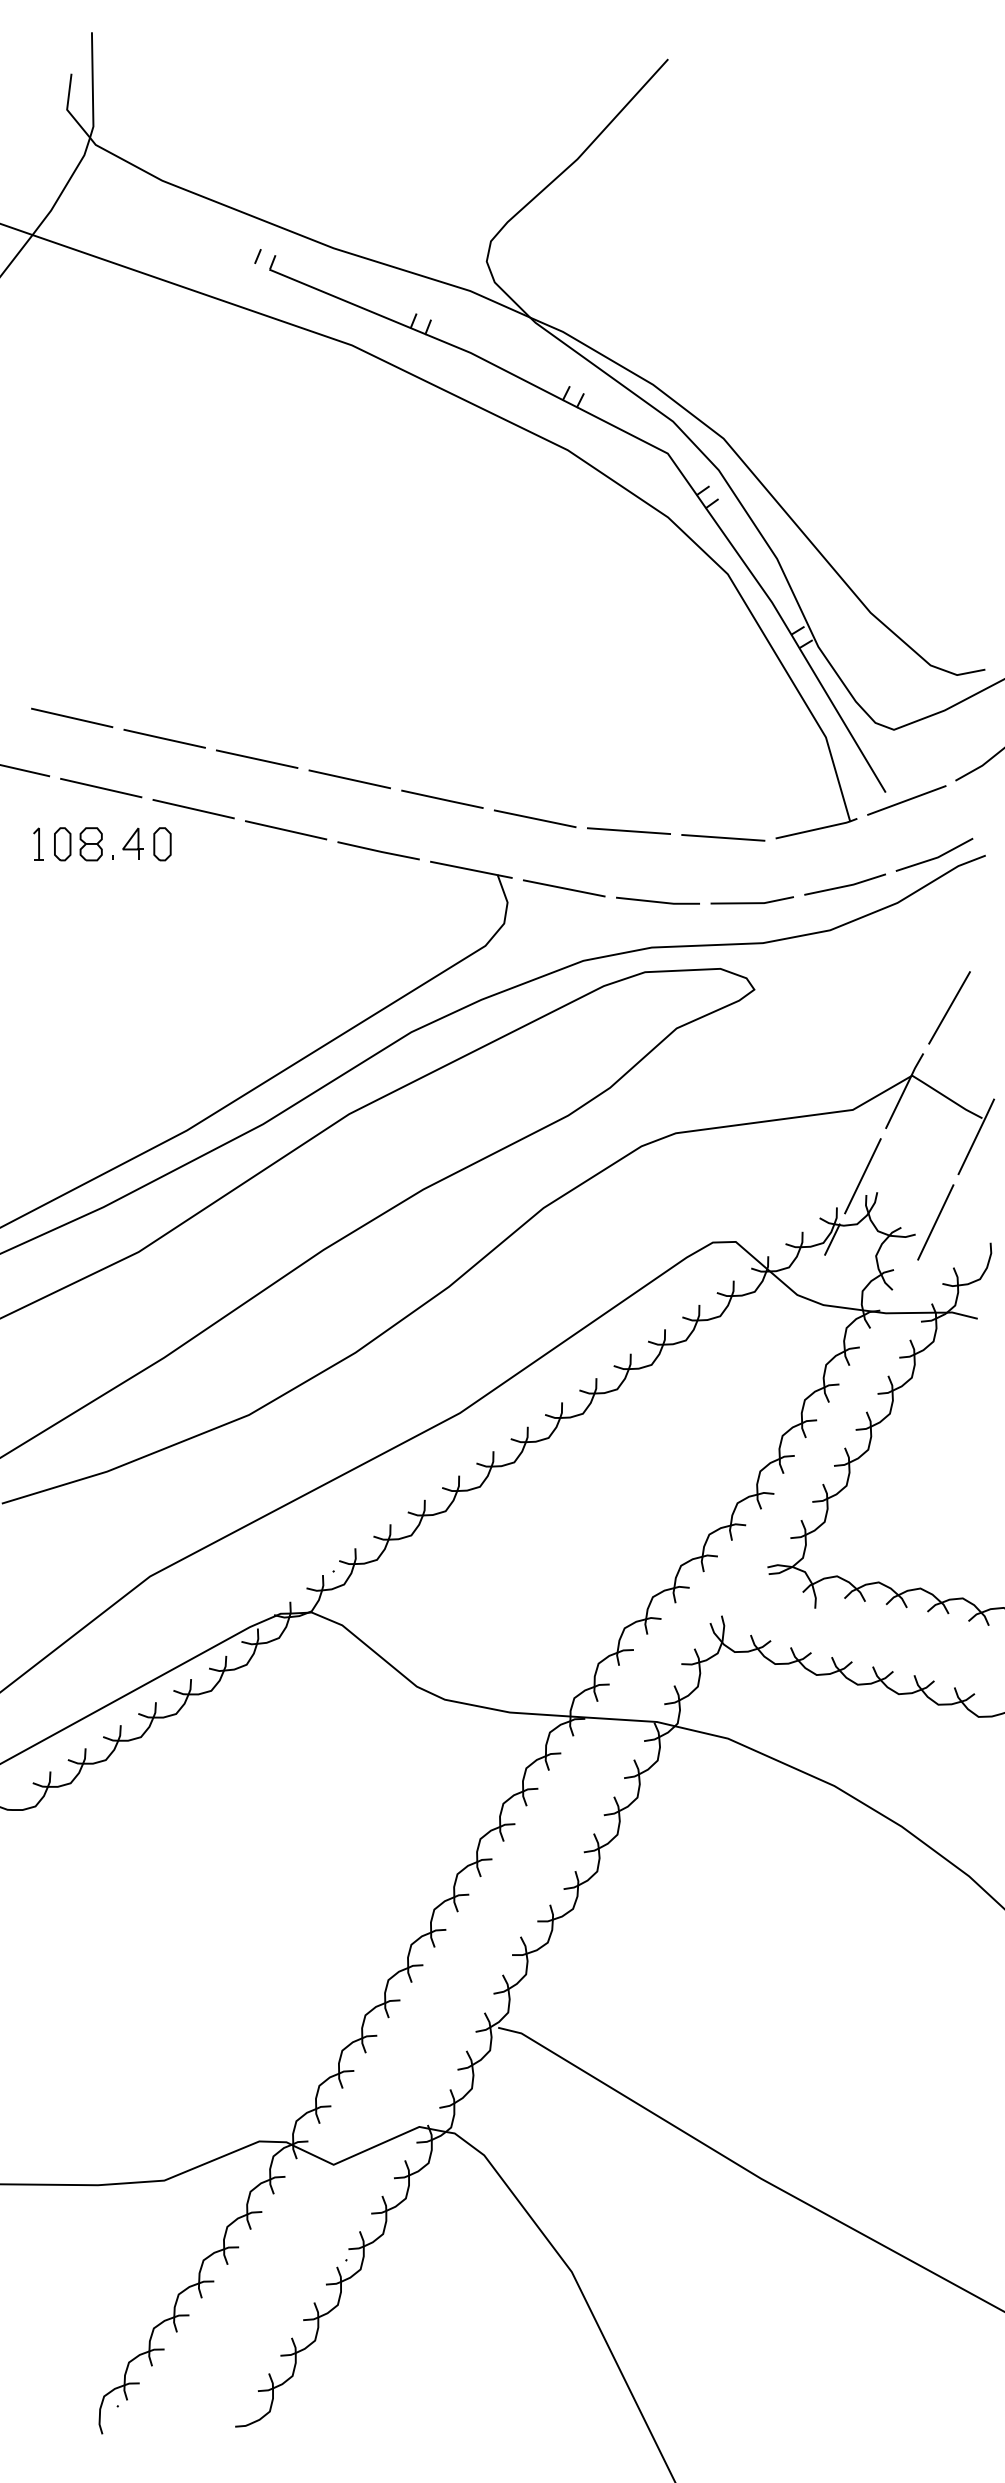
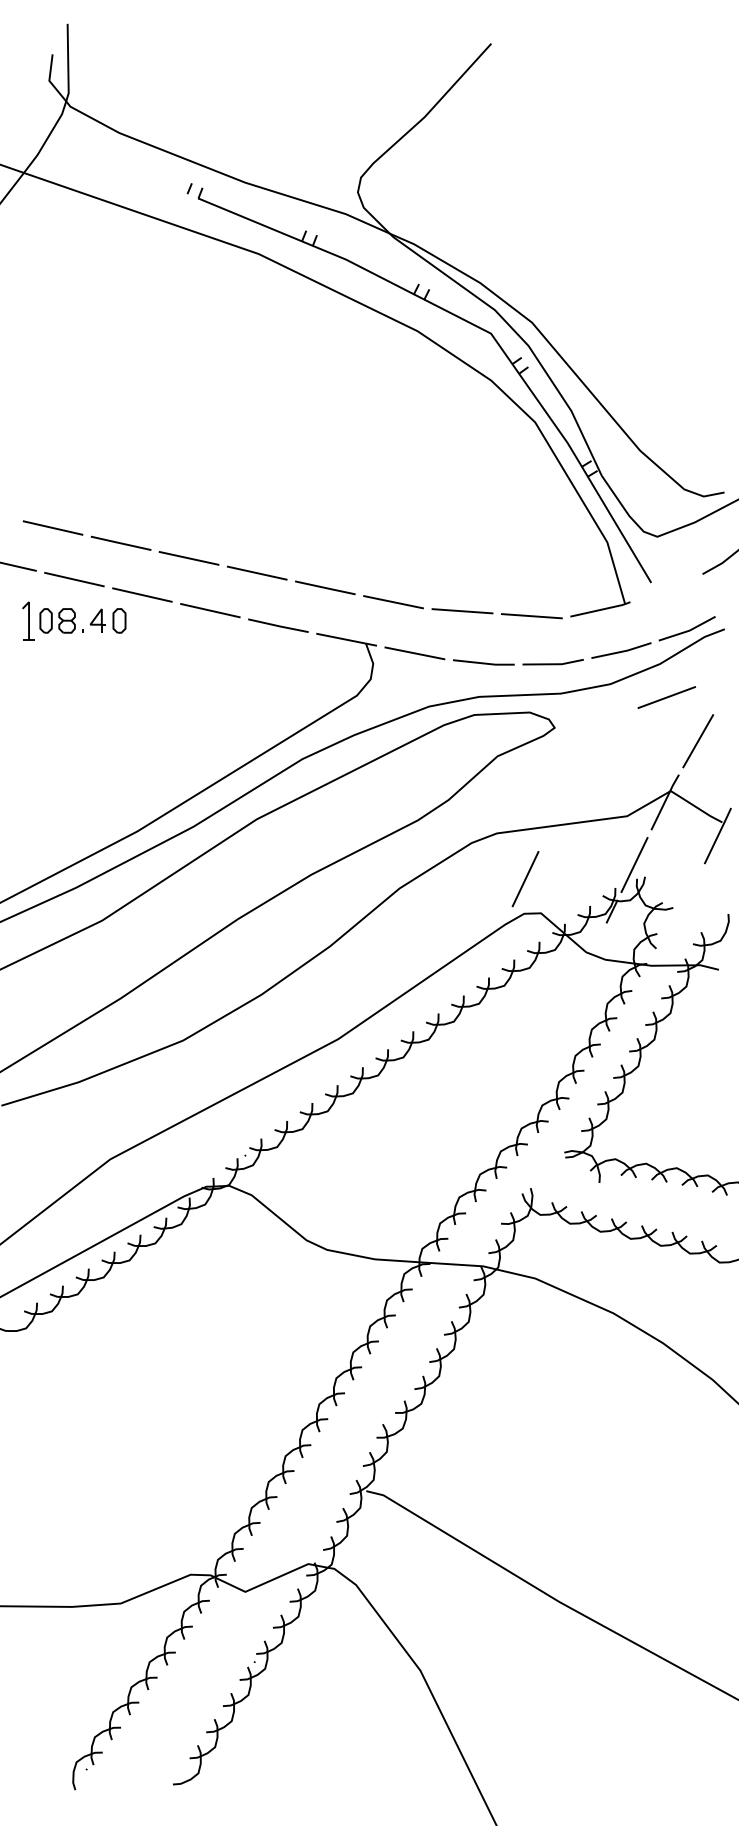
line: (906, 800) -> (666, 697), moved
part: (38, 843) -> (28, 620), size x1.6
line: (935, 1222) -> (525, 879), moved

